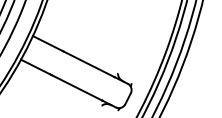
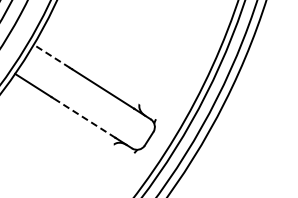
line: (47, 43) -> (51, 56), solid -> dashed
line: (77, 88) -> (84, 118), solid -> dashed

